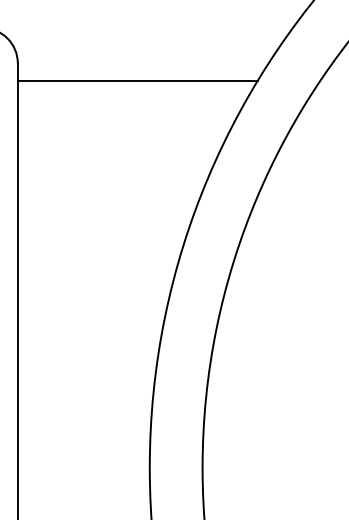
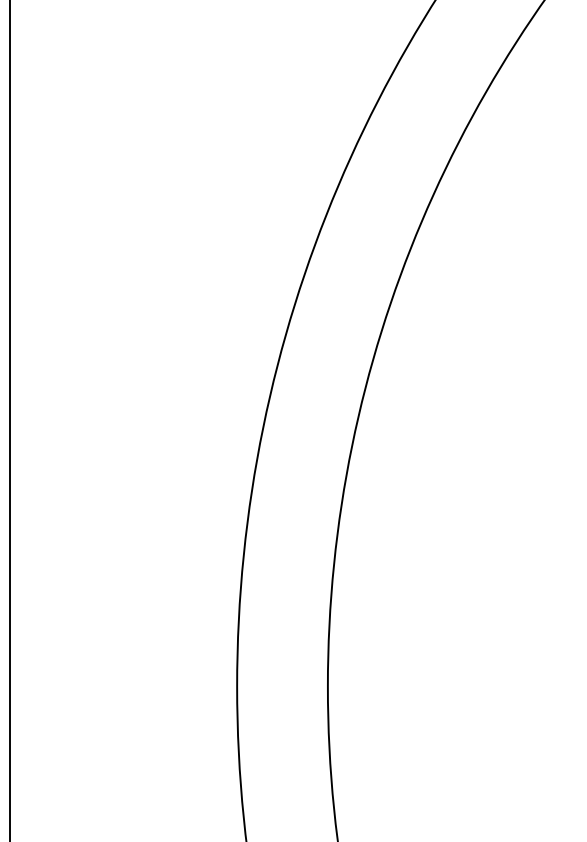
line: (137, 80) -> (216, 20), removed

